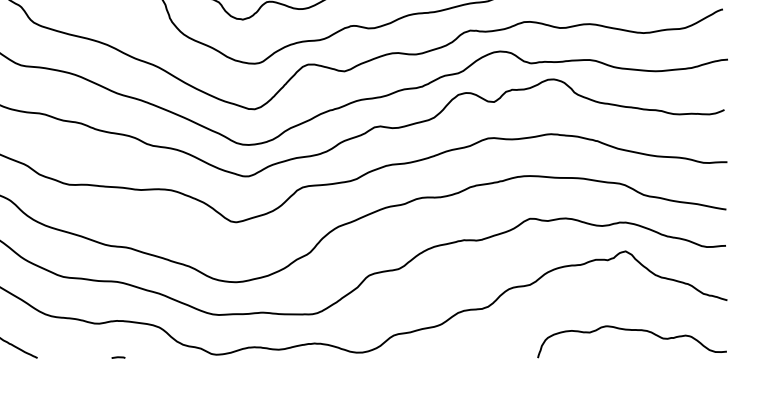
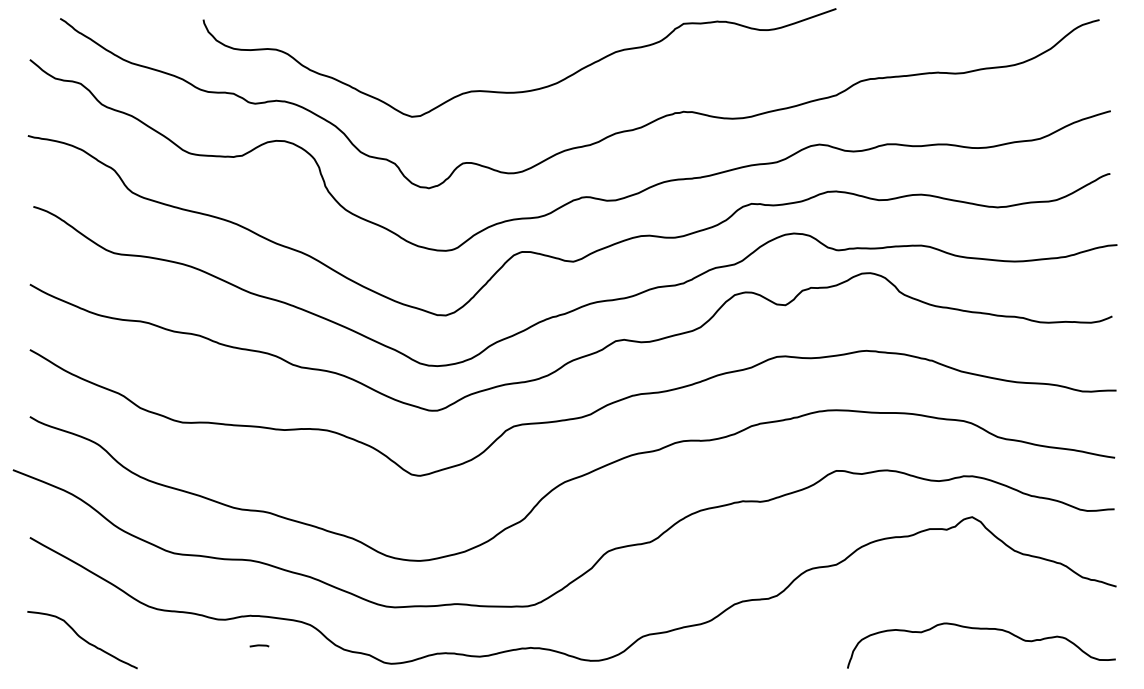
line: (118, 357) -> (259, 645), moved

